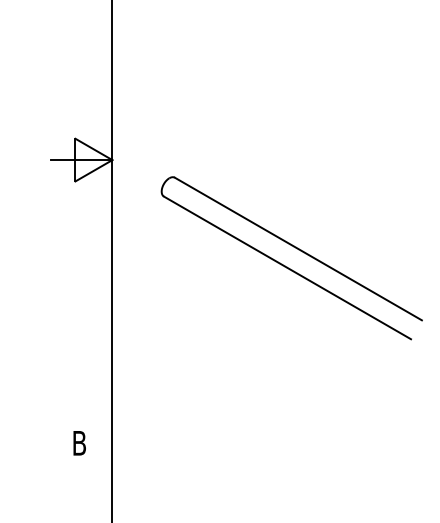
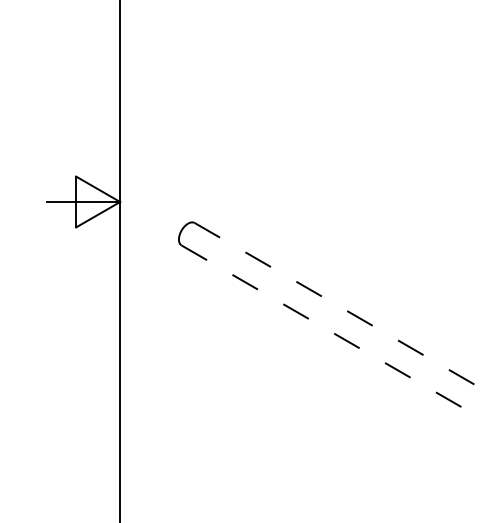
line: (298, 249) -> (342, 308), solid -> dashed
line: (287, 267) -> (328, 330), solid -> dashed

